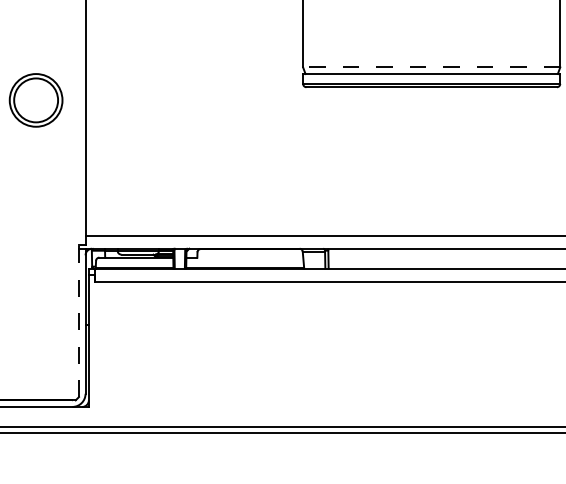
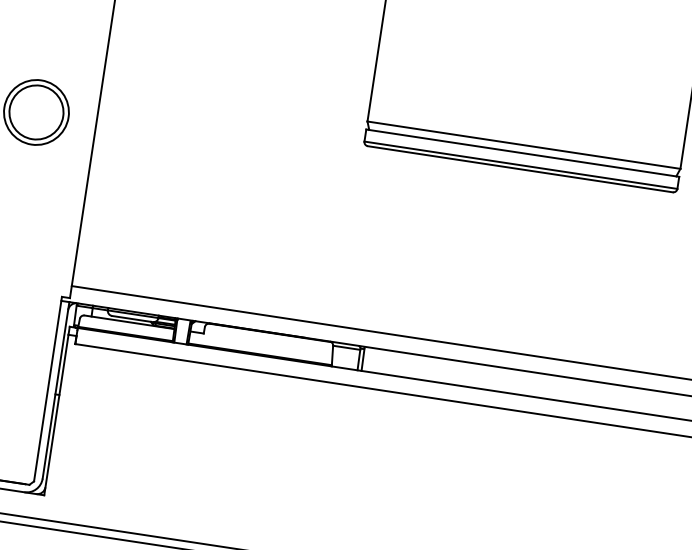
line: (431, 67) -> (523, 145), dashed -> solid
line: (79, 321) -> (48, 389), dashed -> solid

